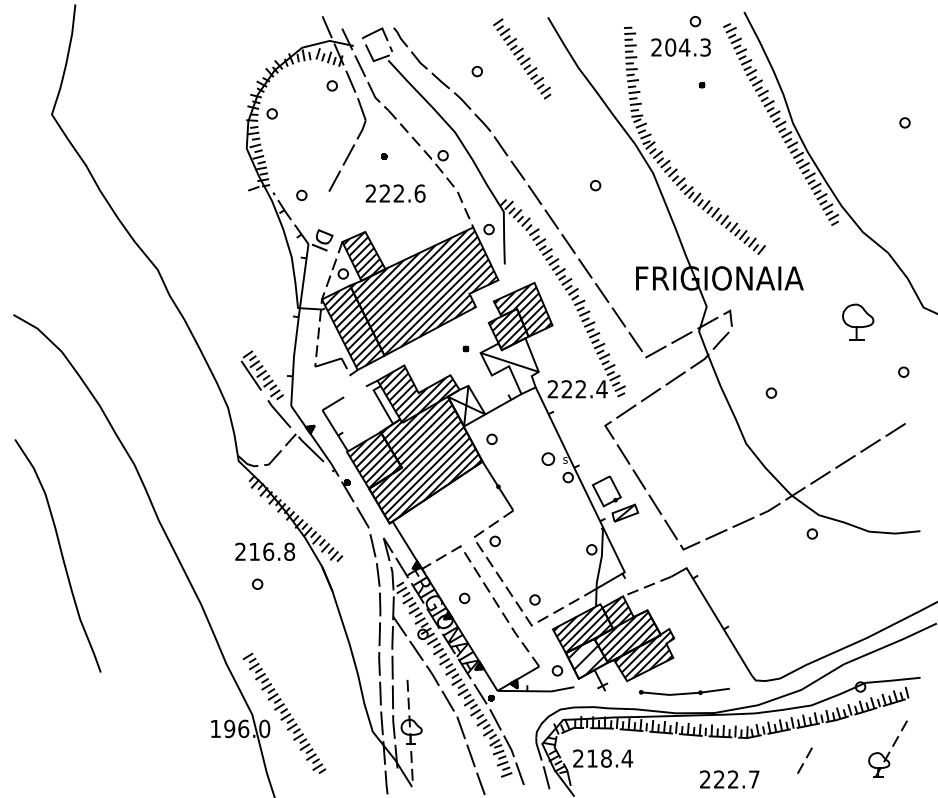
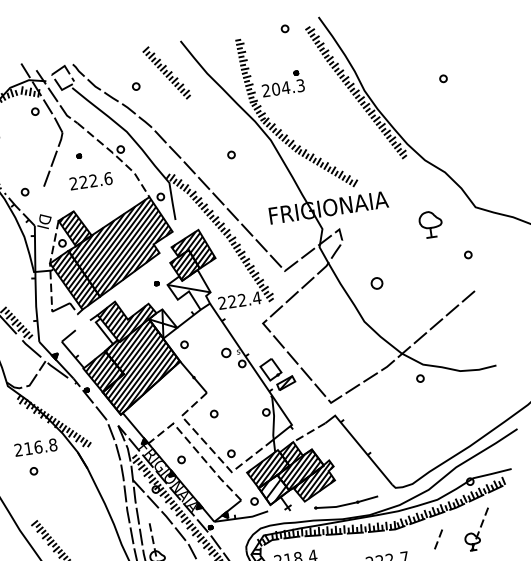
text: (680, 47) -> (283, 88), moved
part: (771, 392) -> (377, 282), size x1.6
part: (494, 540) -> (213, 413), moved
part: (887, 748) -> (477, 529), moved

